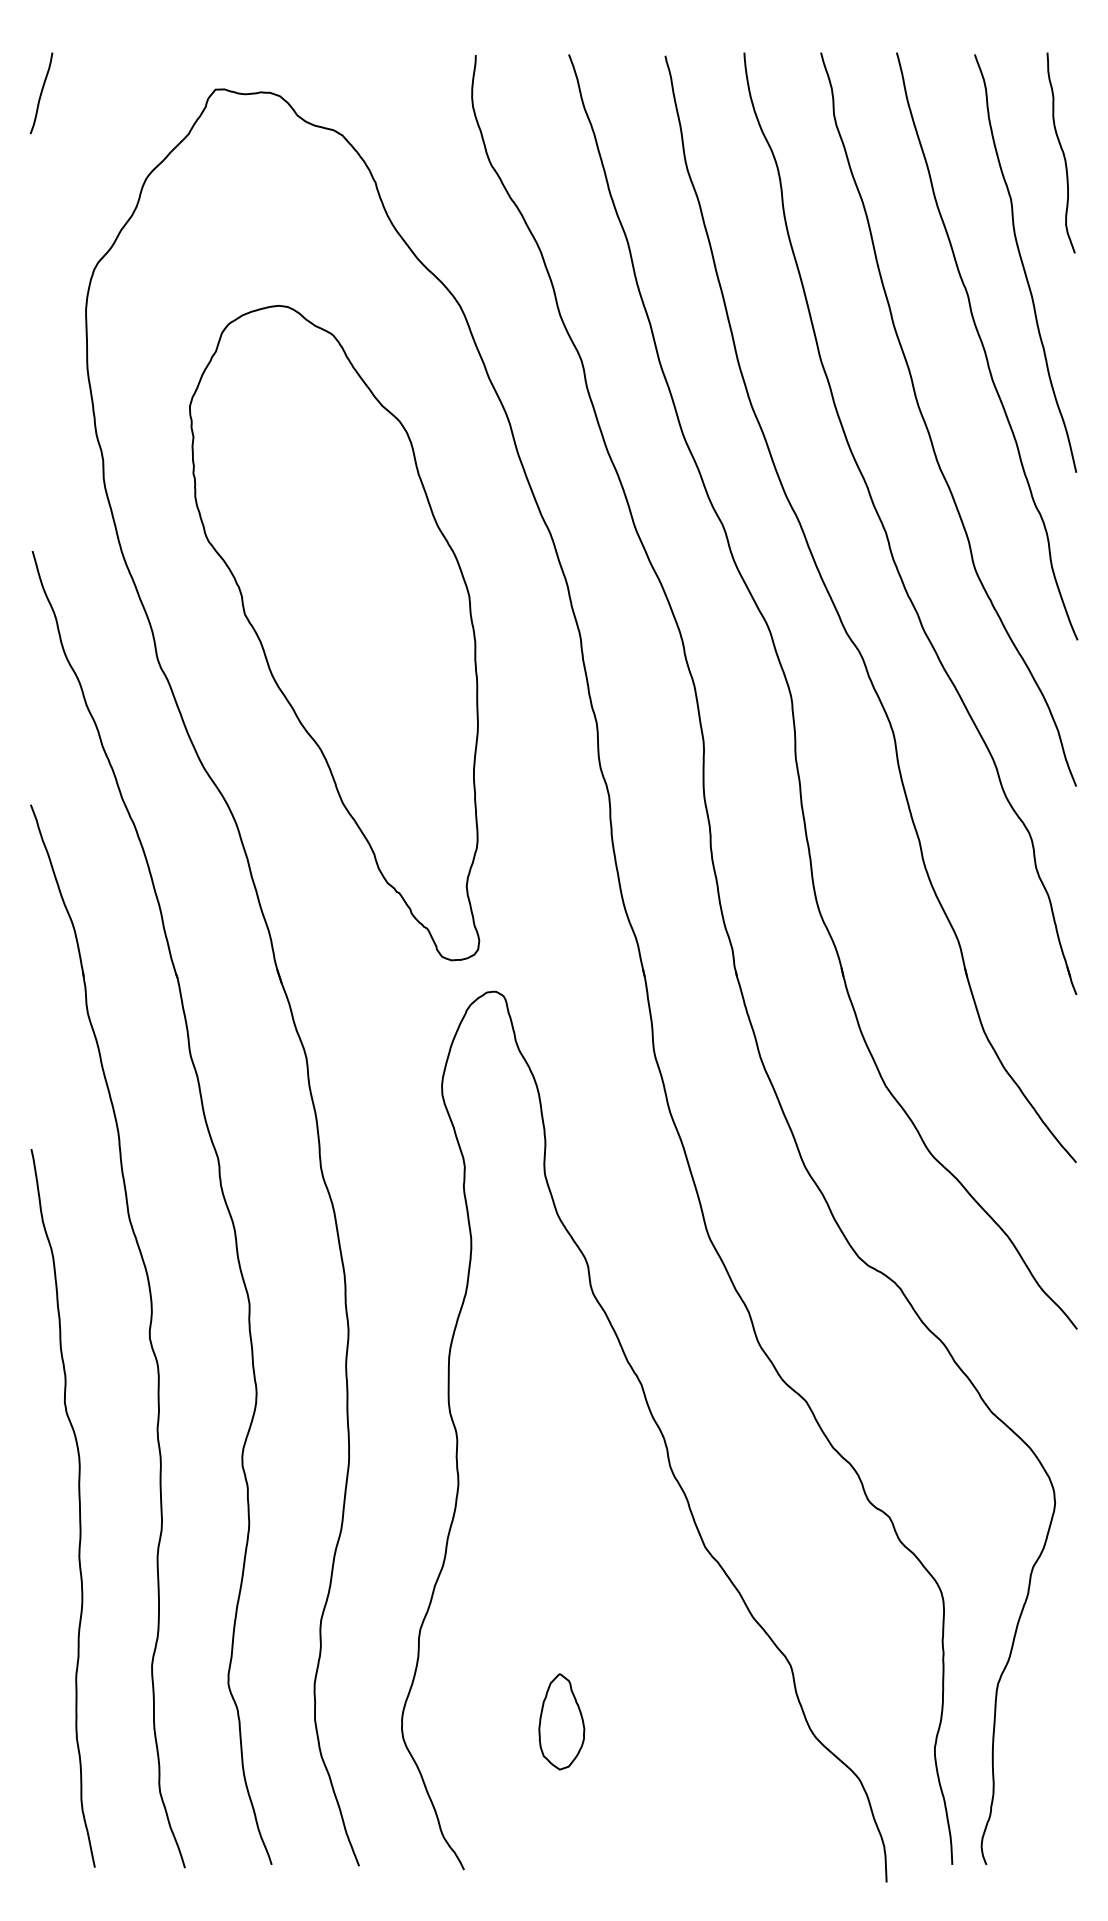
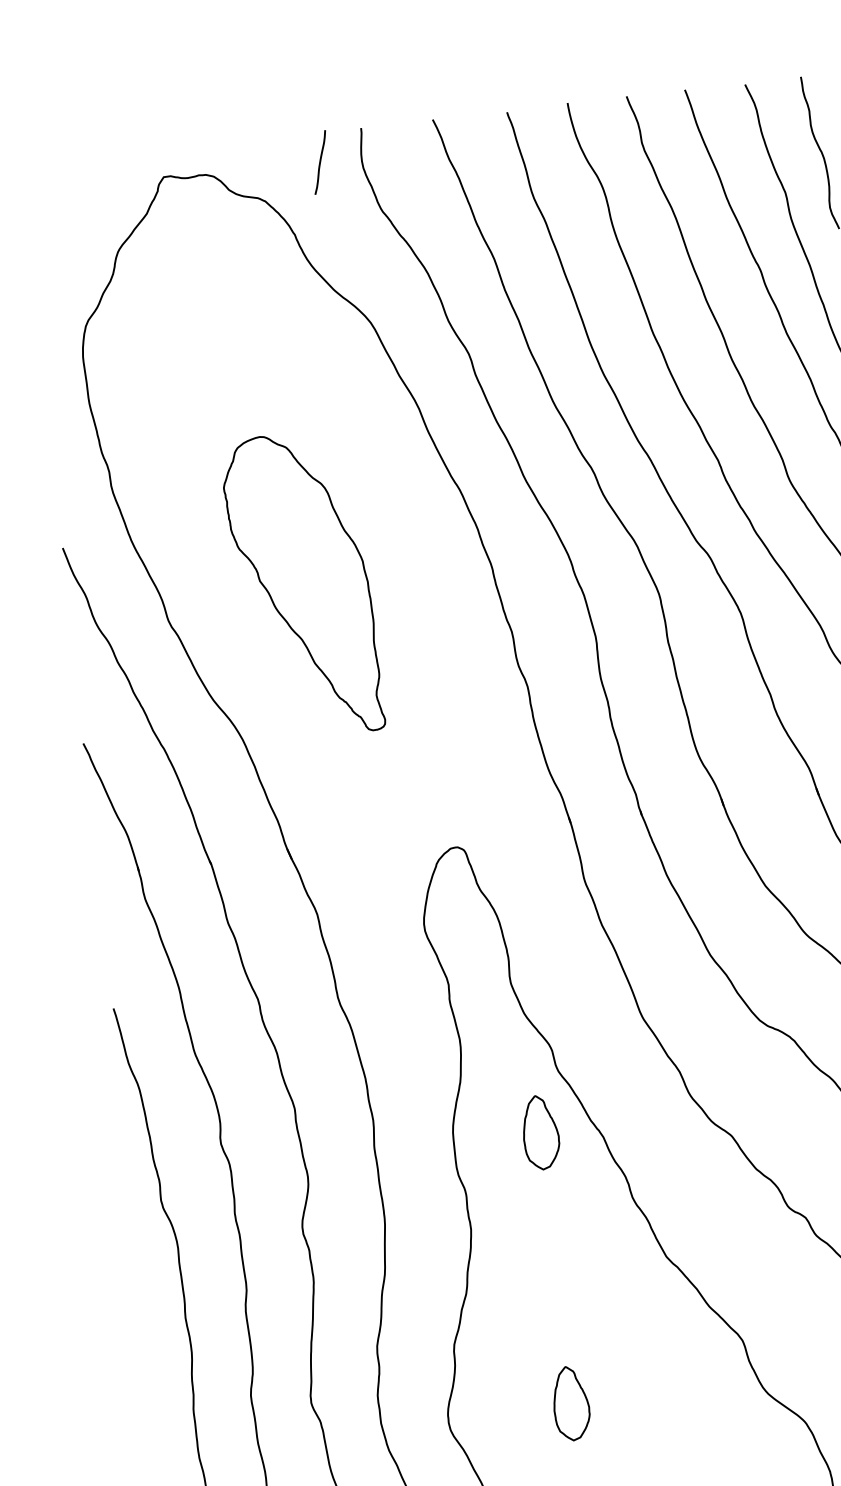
curve: (41, 93) -> (320, 162), moved
part: (334, 633) -> (302, 585), size x0.6
part: (561, 1369) -> (540, 1132), added

